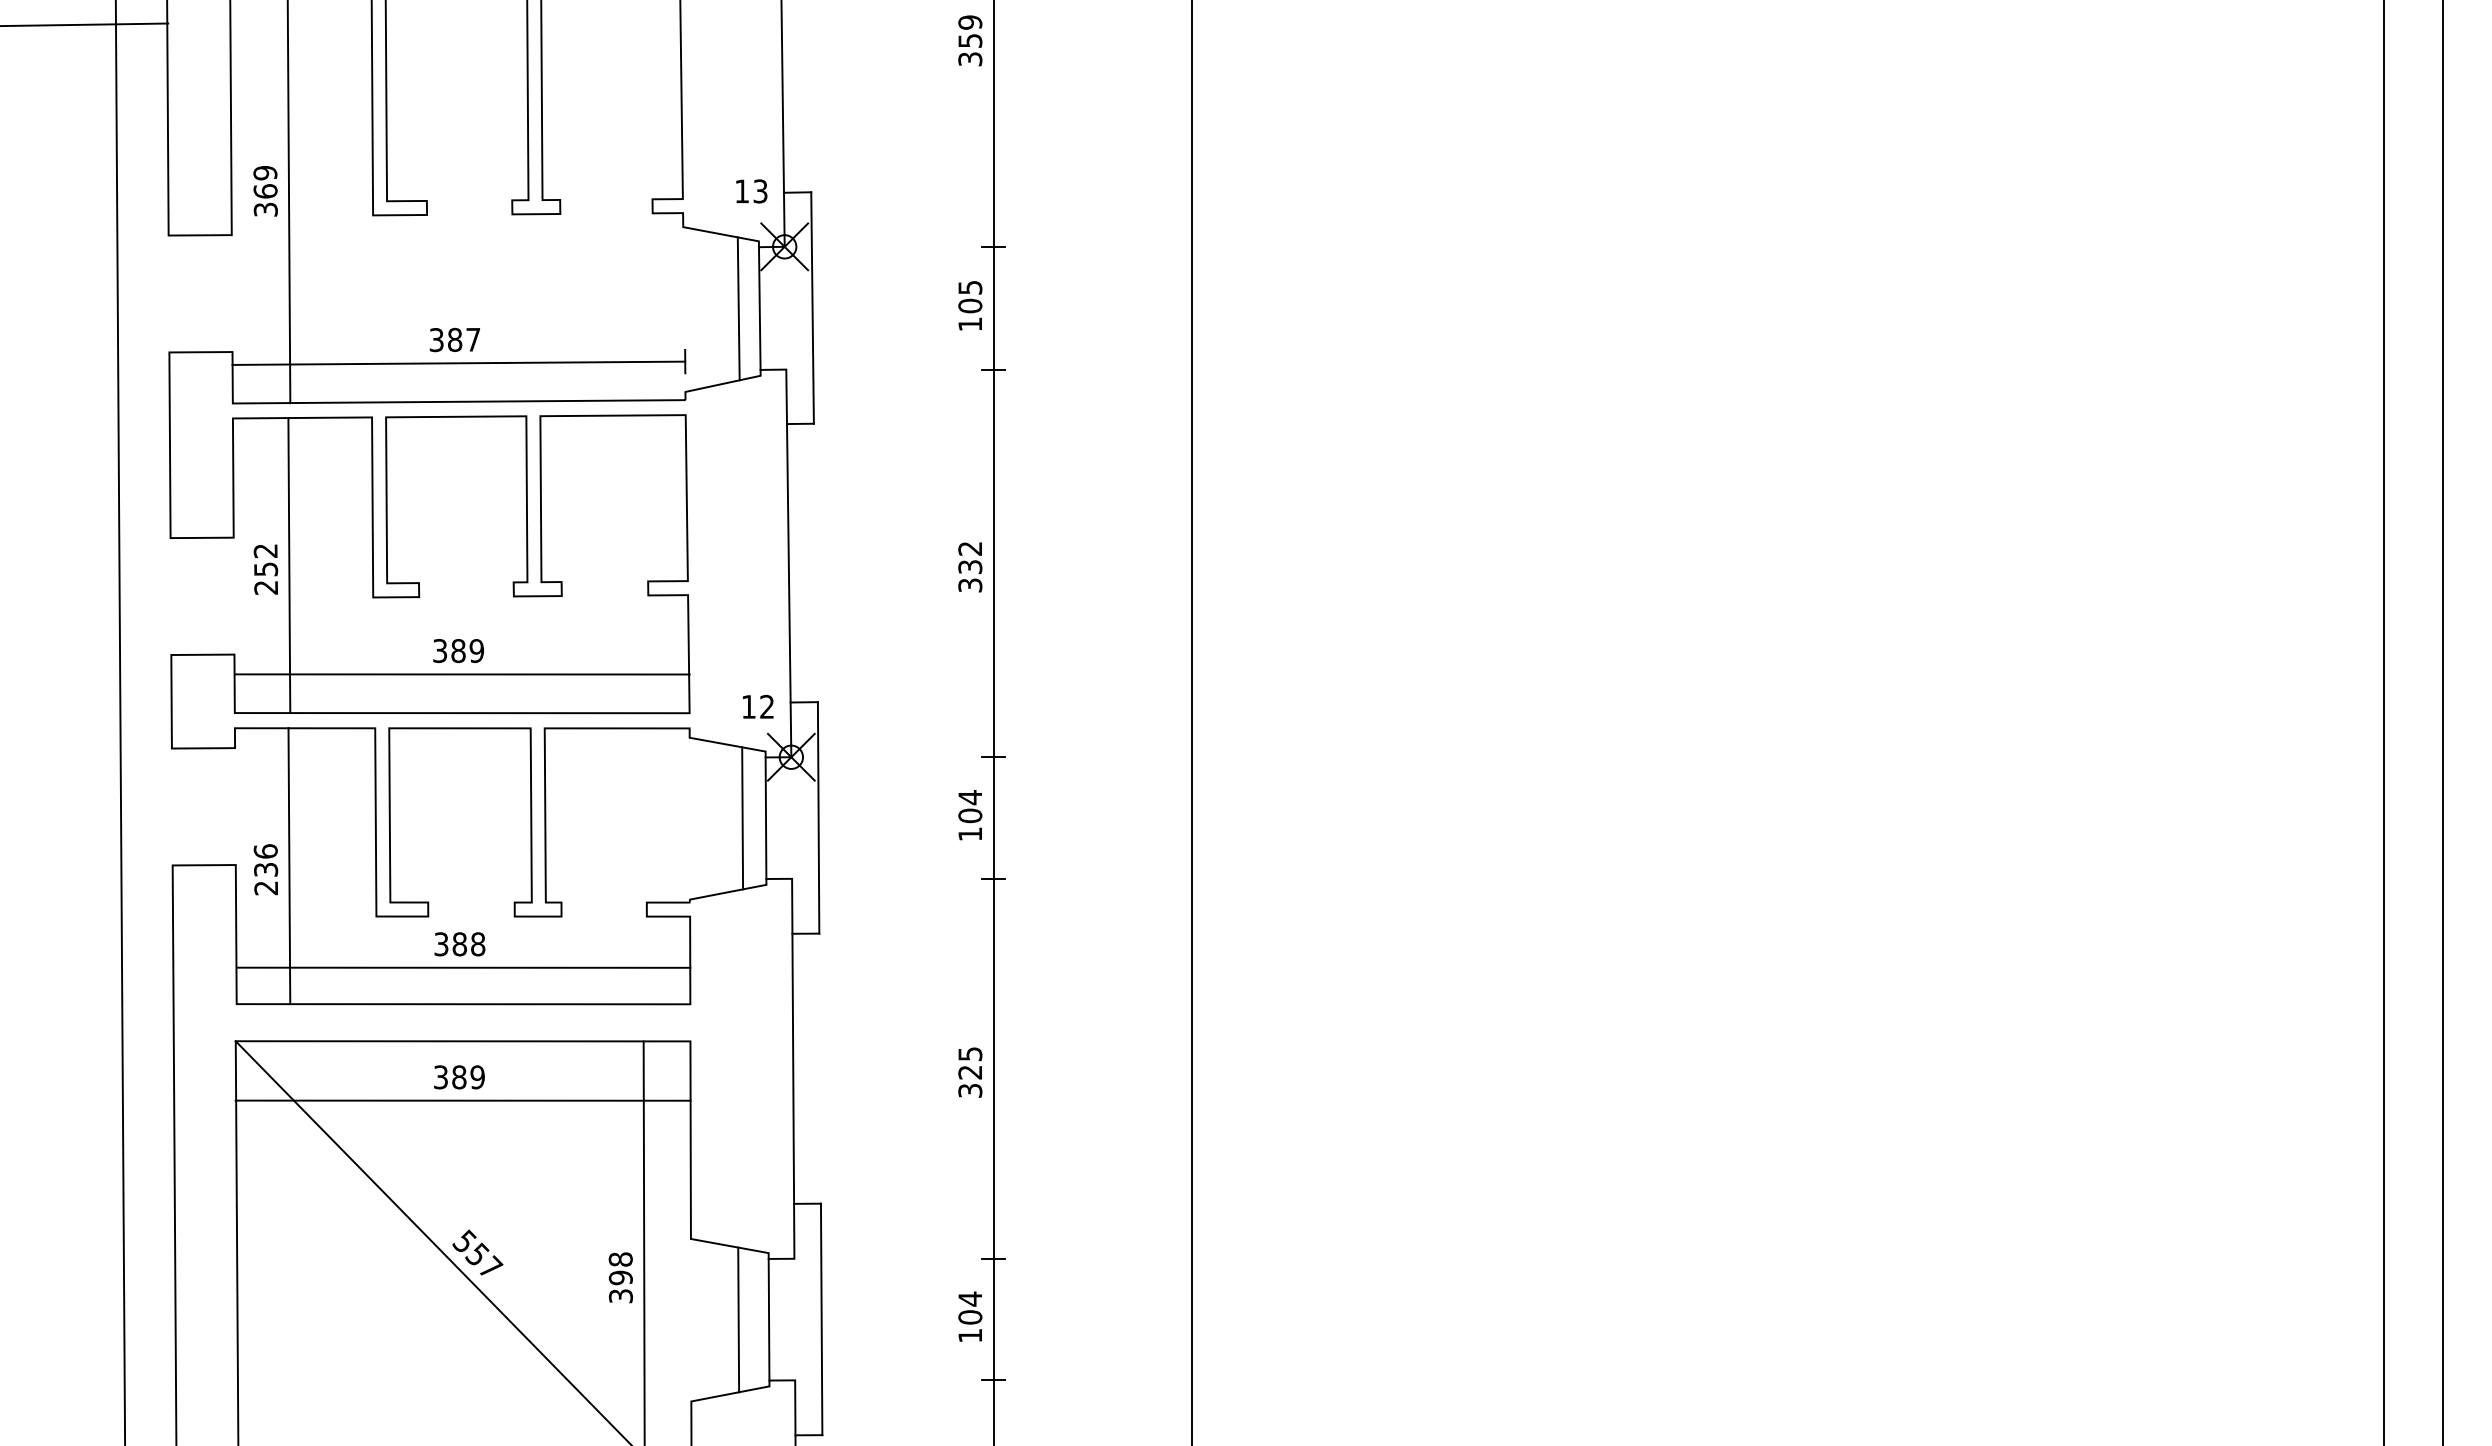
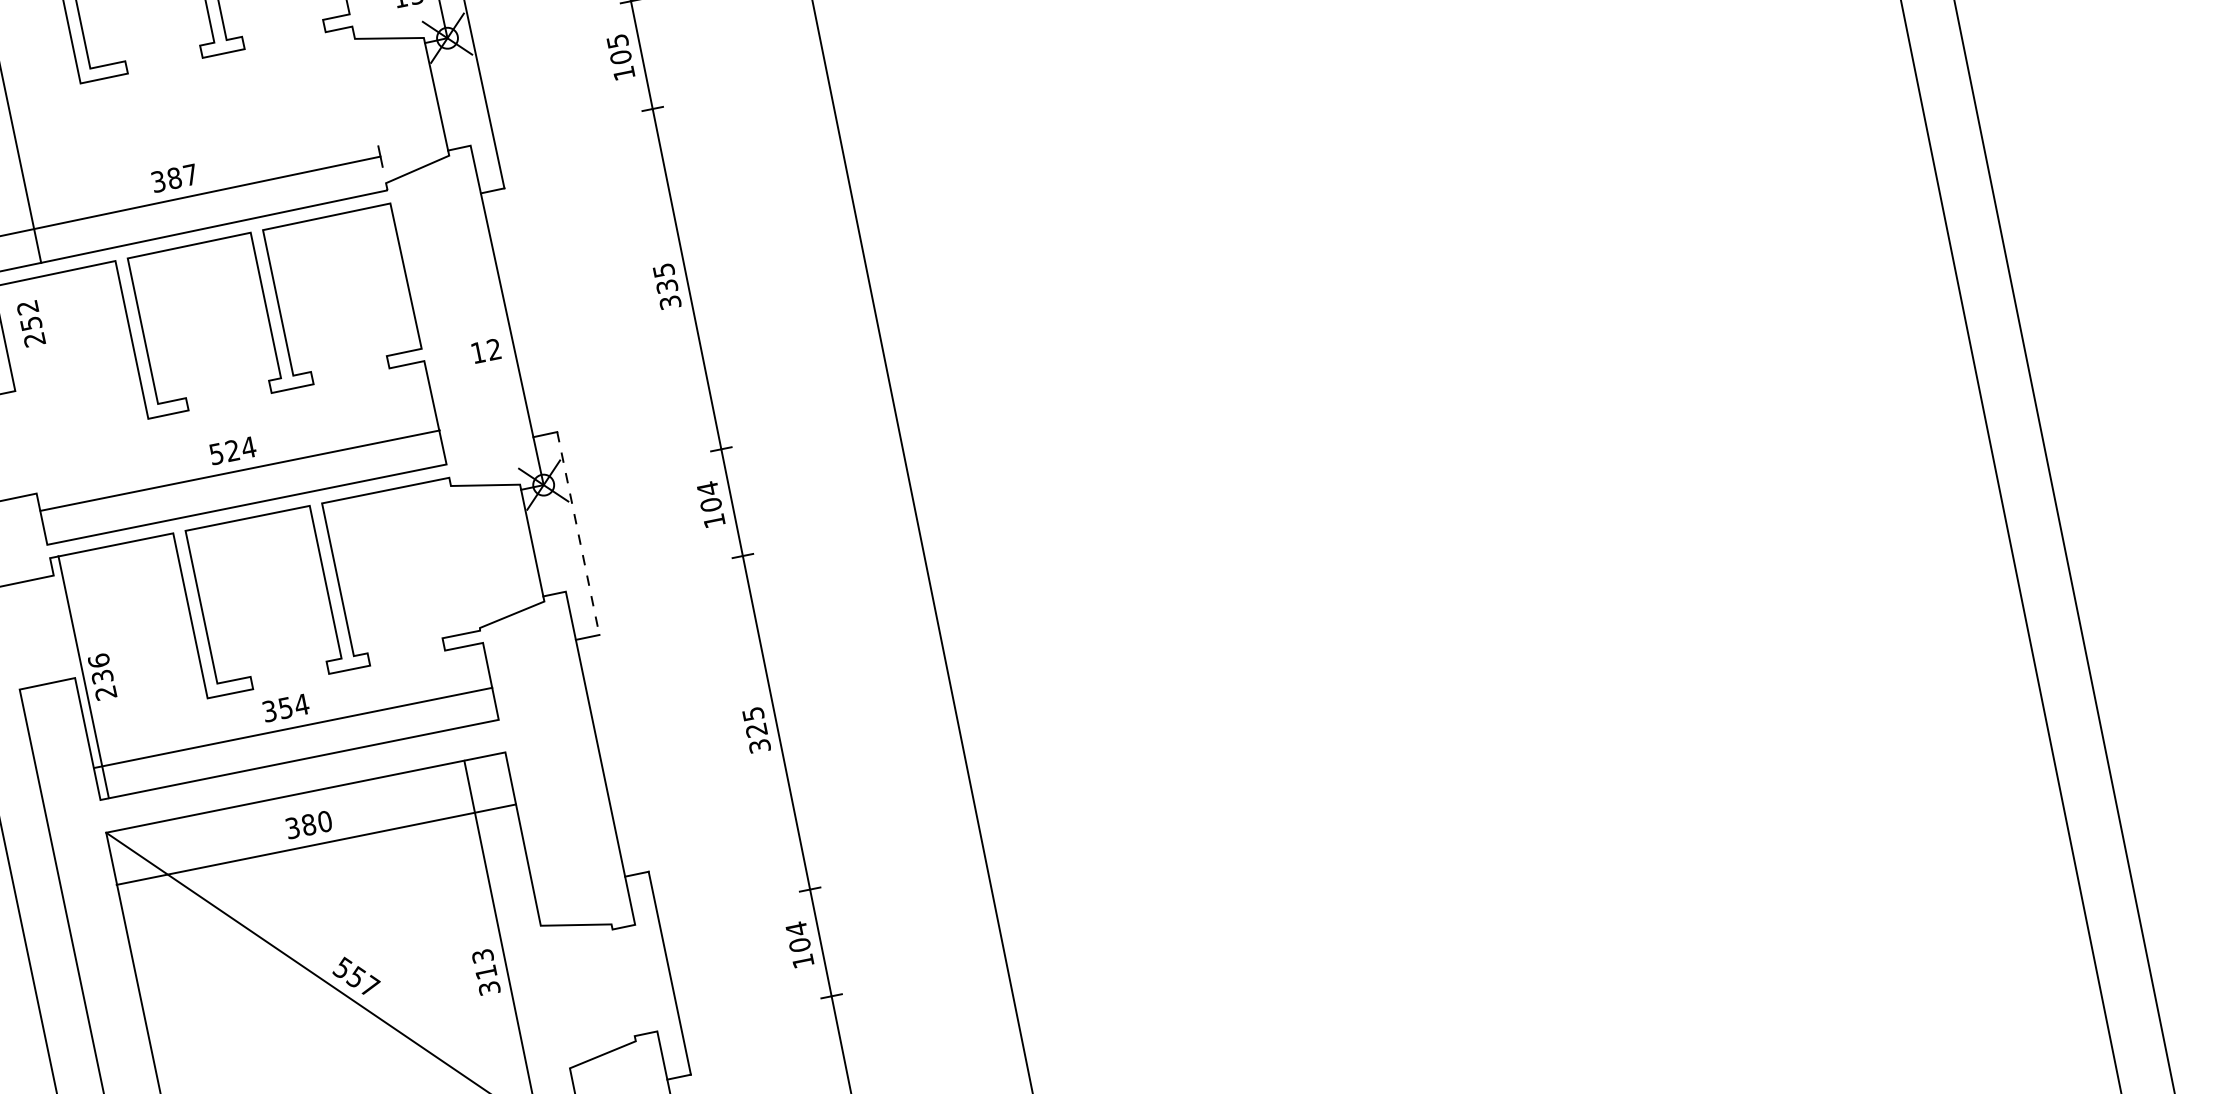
line: (738, 308) -> (417, 100), removed
text: (970, 548) -> (664, 270), 332 -> 335
line: (289, 565) -> (69, 405), removed
text: (265, 569) -> (30, 323), moved
text: (459, 651) -> (233, 451), 389 -> 524
text: (758, 706) -> (486, 350), moved
line: (818, 817) -> (578, 533), solid -> dashed
line: (742, 818) -> (511, 547), removed
line: (289, 865) -> (83, 676), moved
text: (468, 944) -> (293, 706), 388 -> 354
text: (477, 1077) -> (324, 821), 389 -> 380
text: (620, 1268) -> (484, 964), 398 -> 313
line: (738, 1319) -> (596, 988), removed
line: (768, 1319) -> (623, 982), removed

